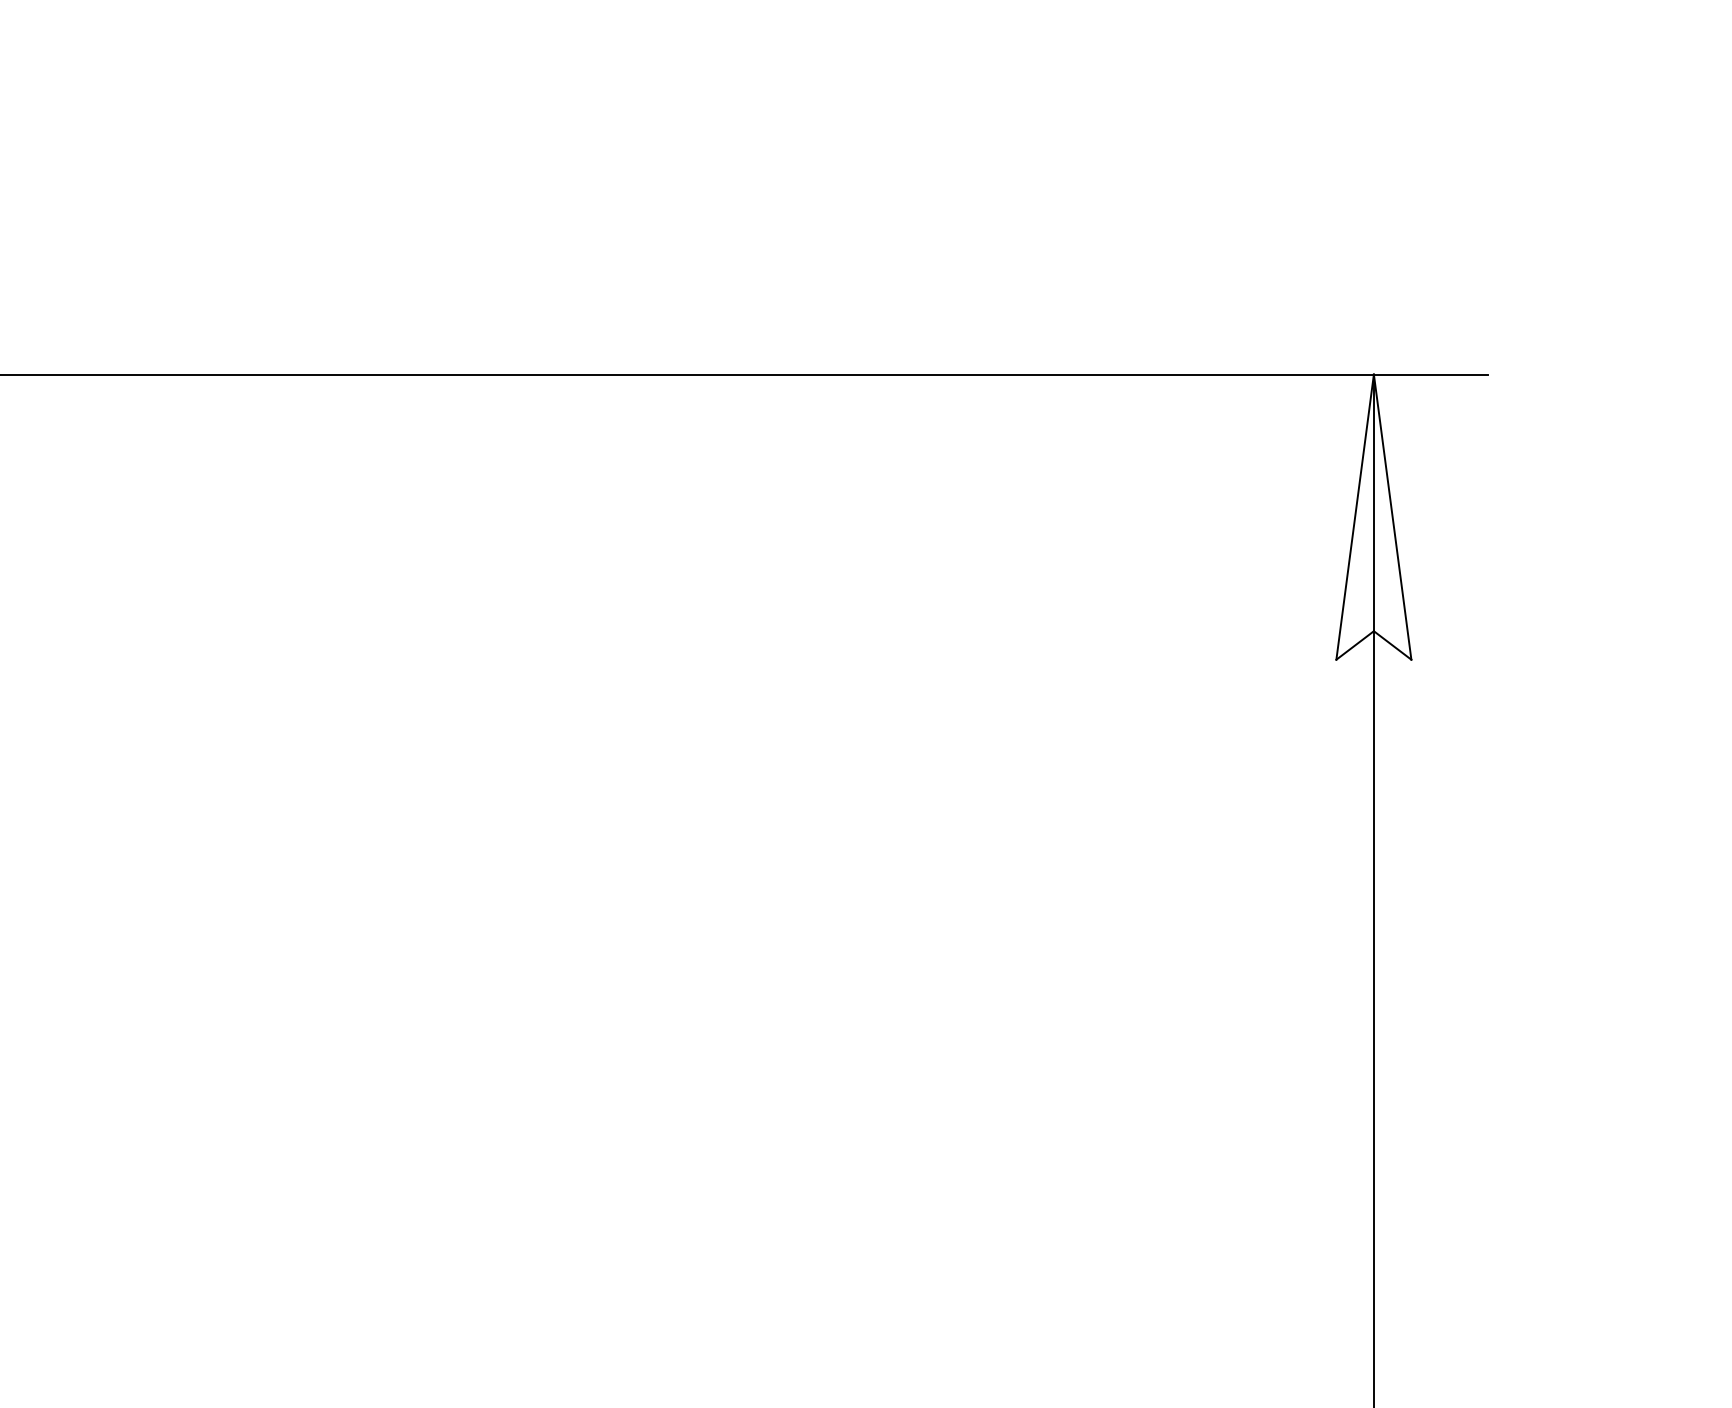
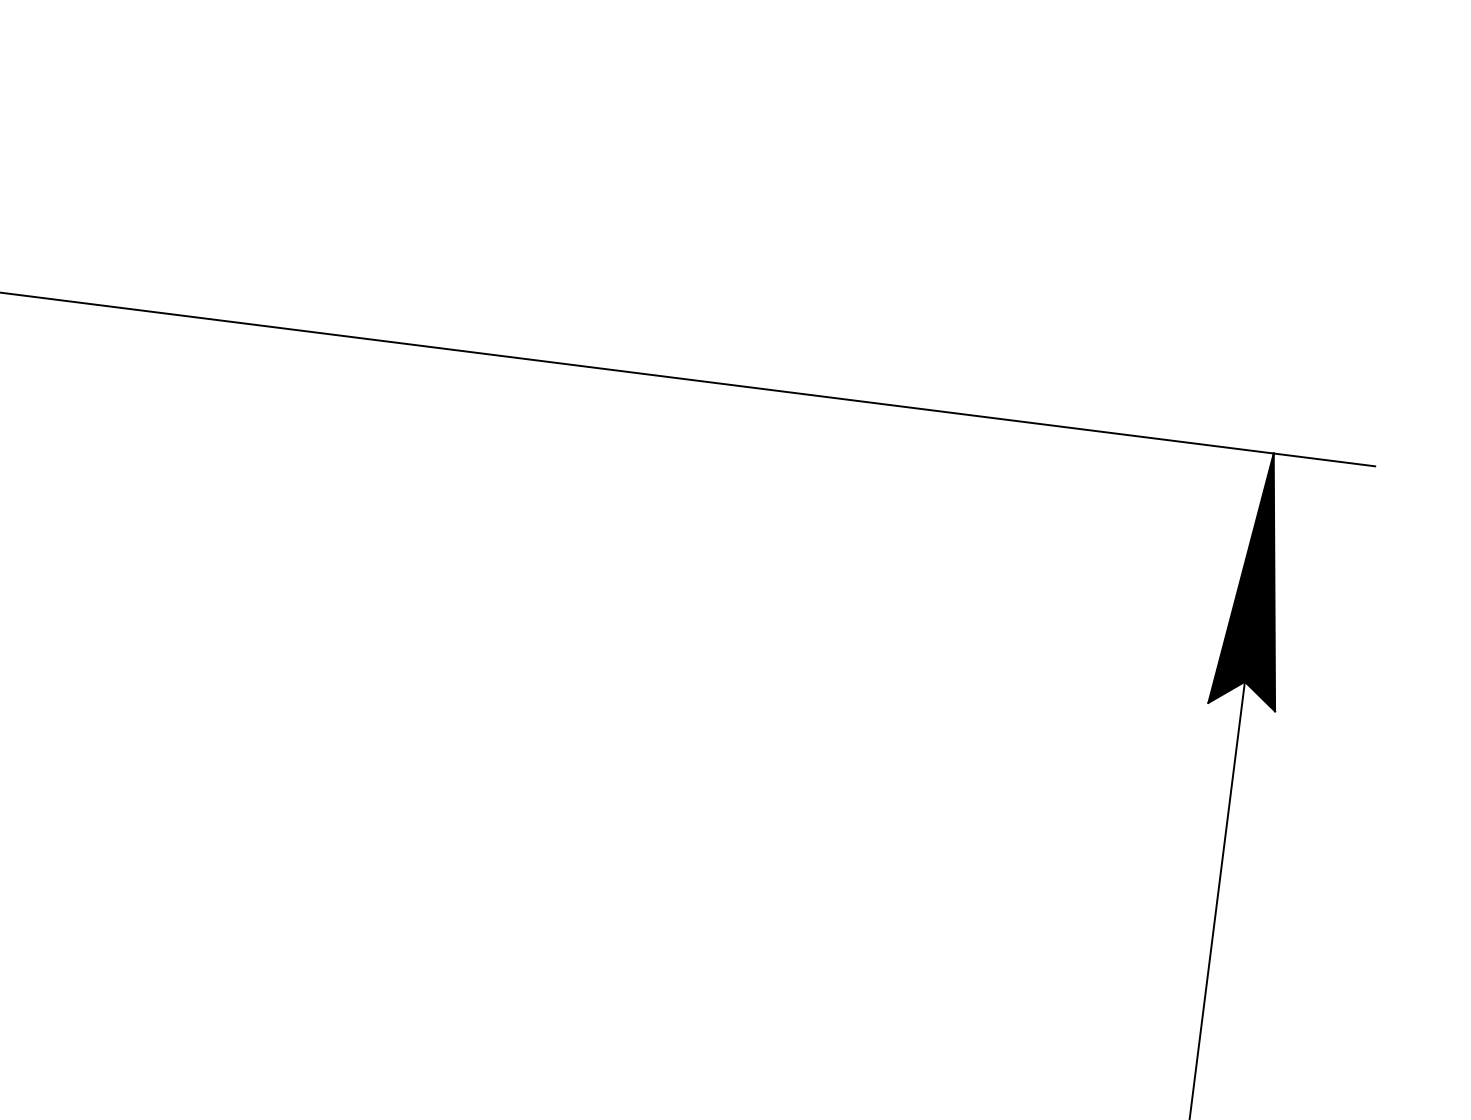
fill: (1373, 516) -> (1257, 579), added

